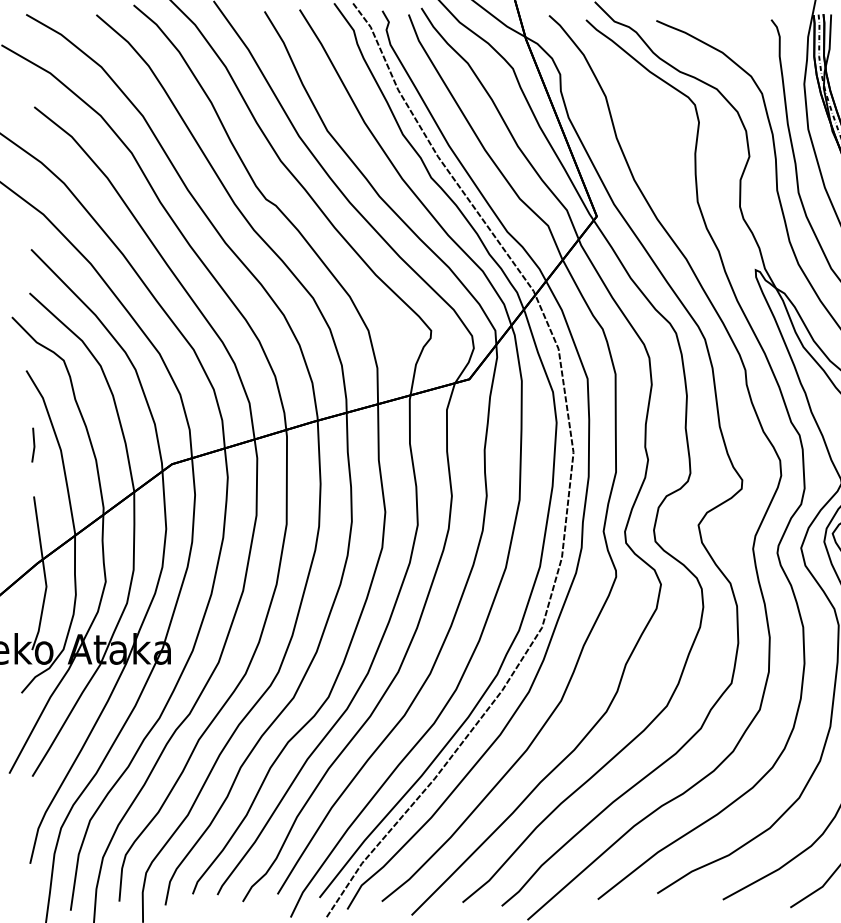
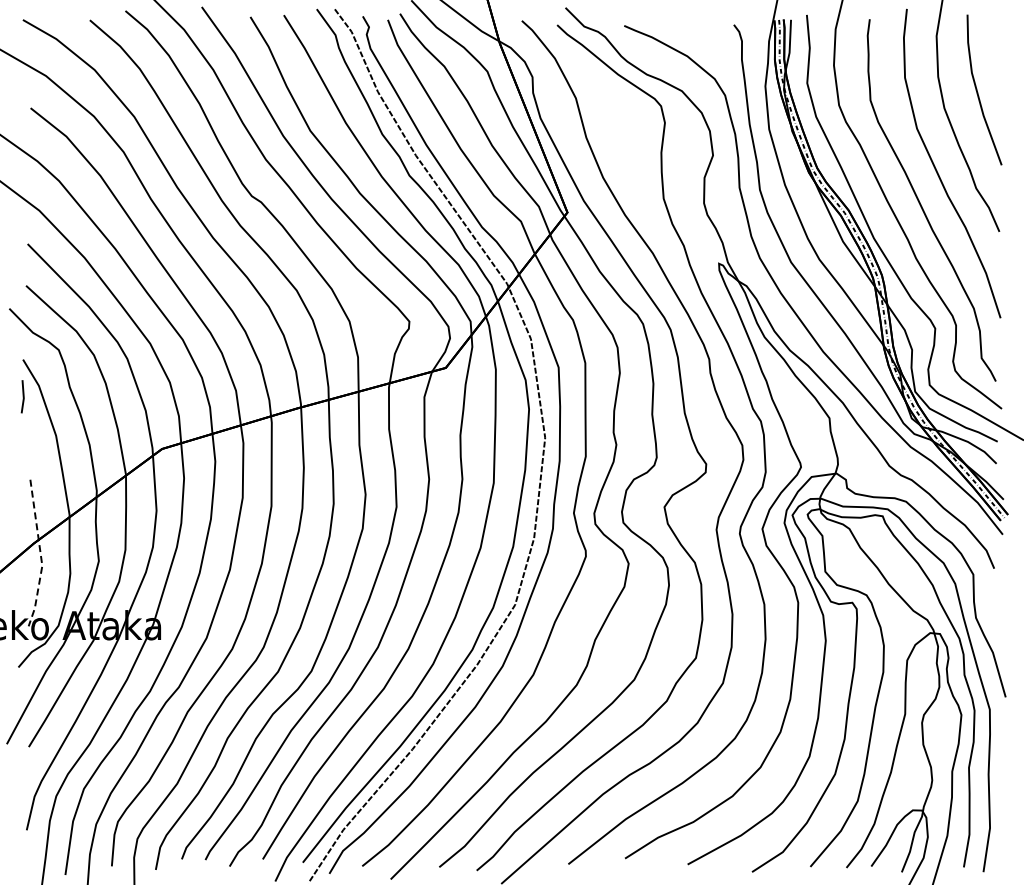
line: (33, 444) -> (22, 396), moved
line: (44, 574) -> (40, 554), solid -> dashed

